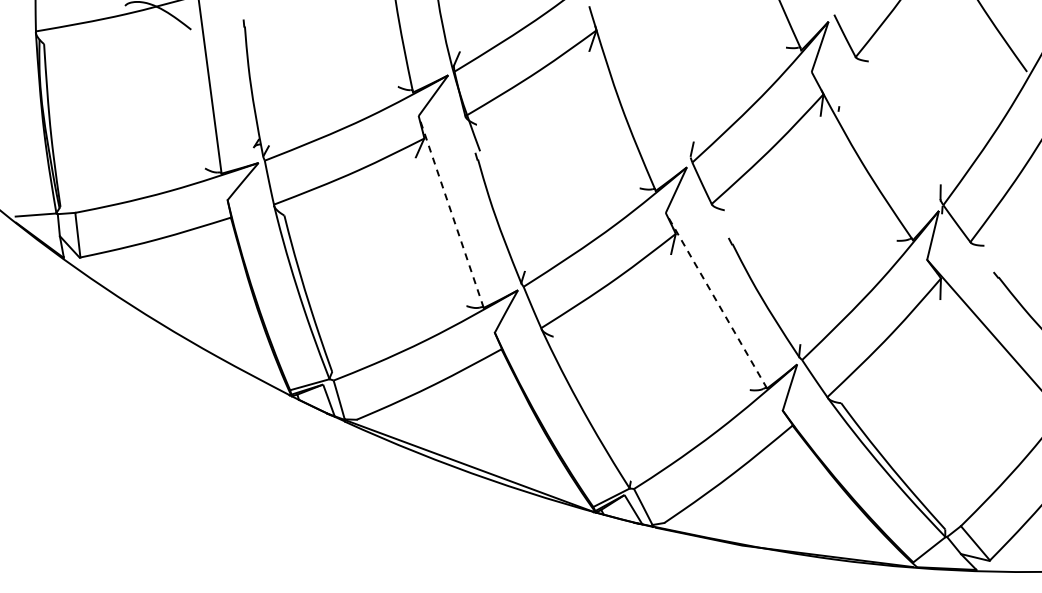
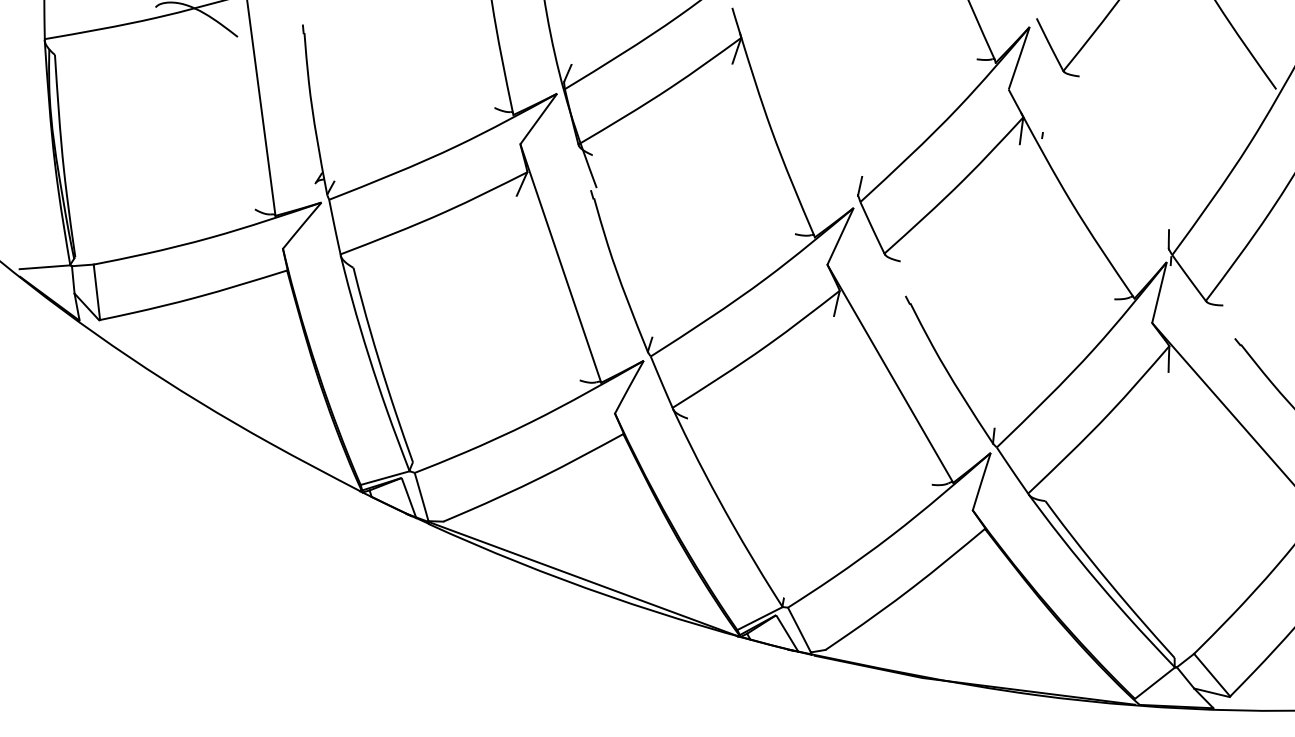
line: (451, 211) -> (561, 262), dashed -> solid
line: (716, 300) -> (890, 373), dashed -> solid

